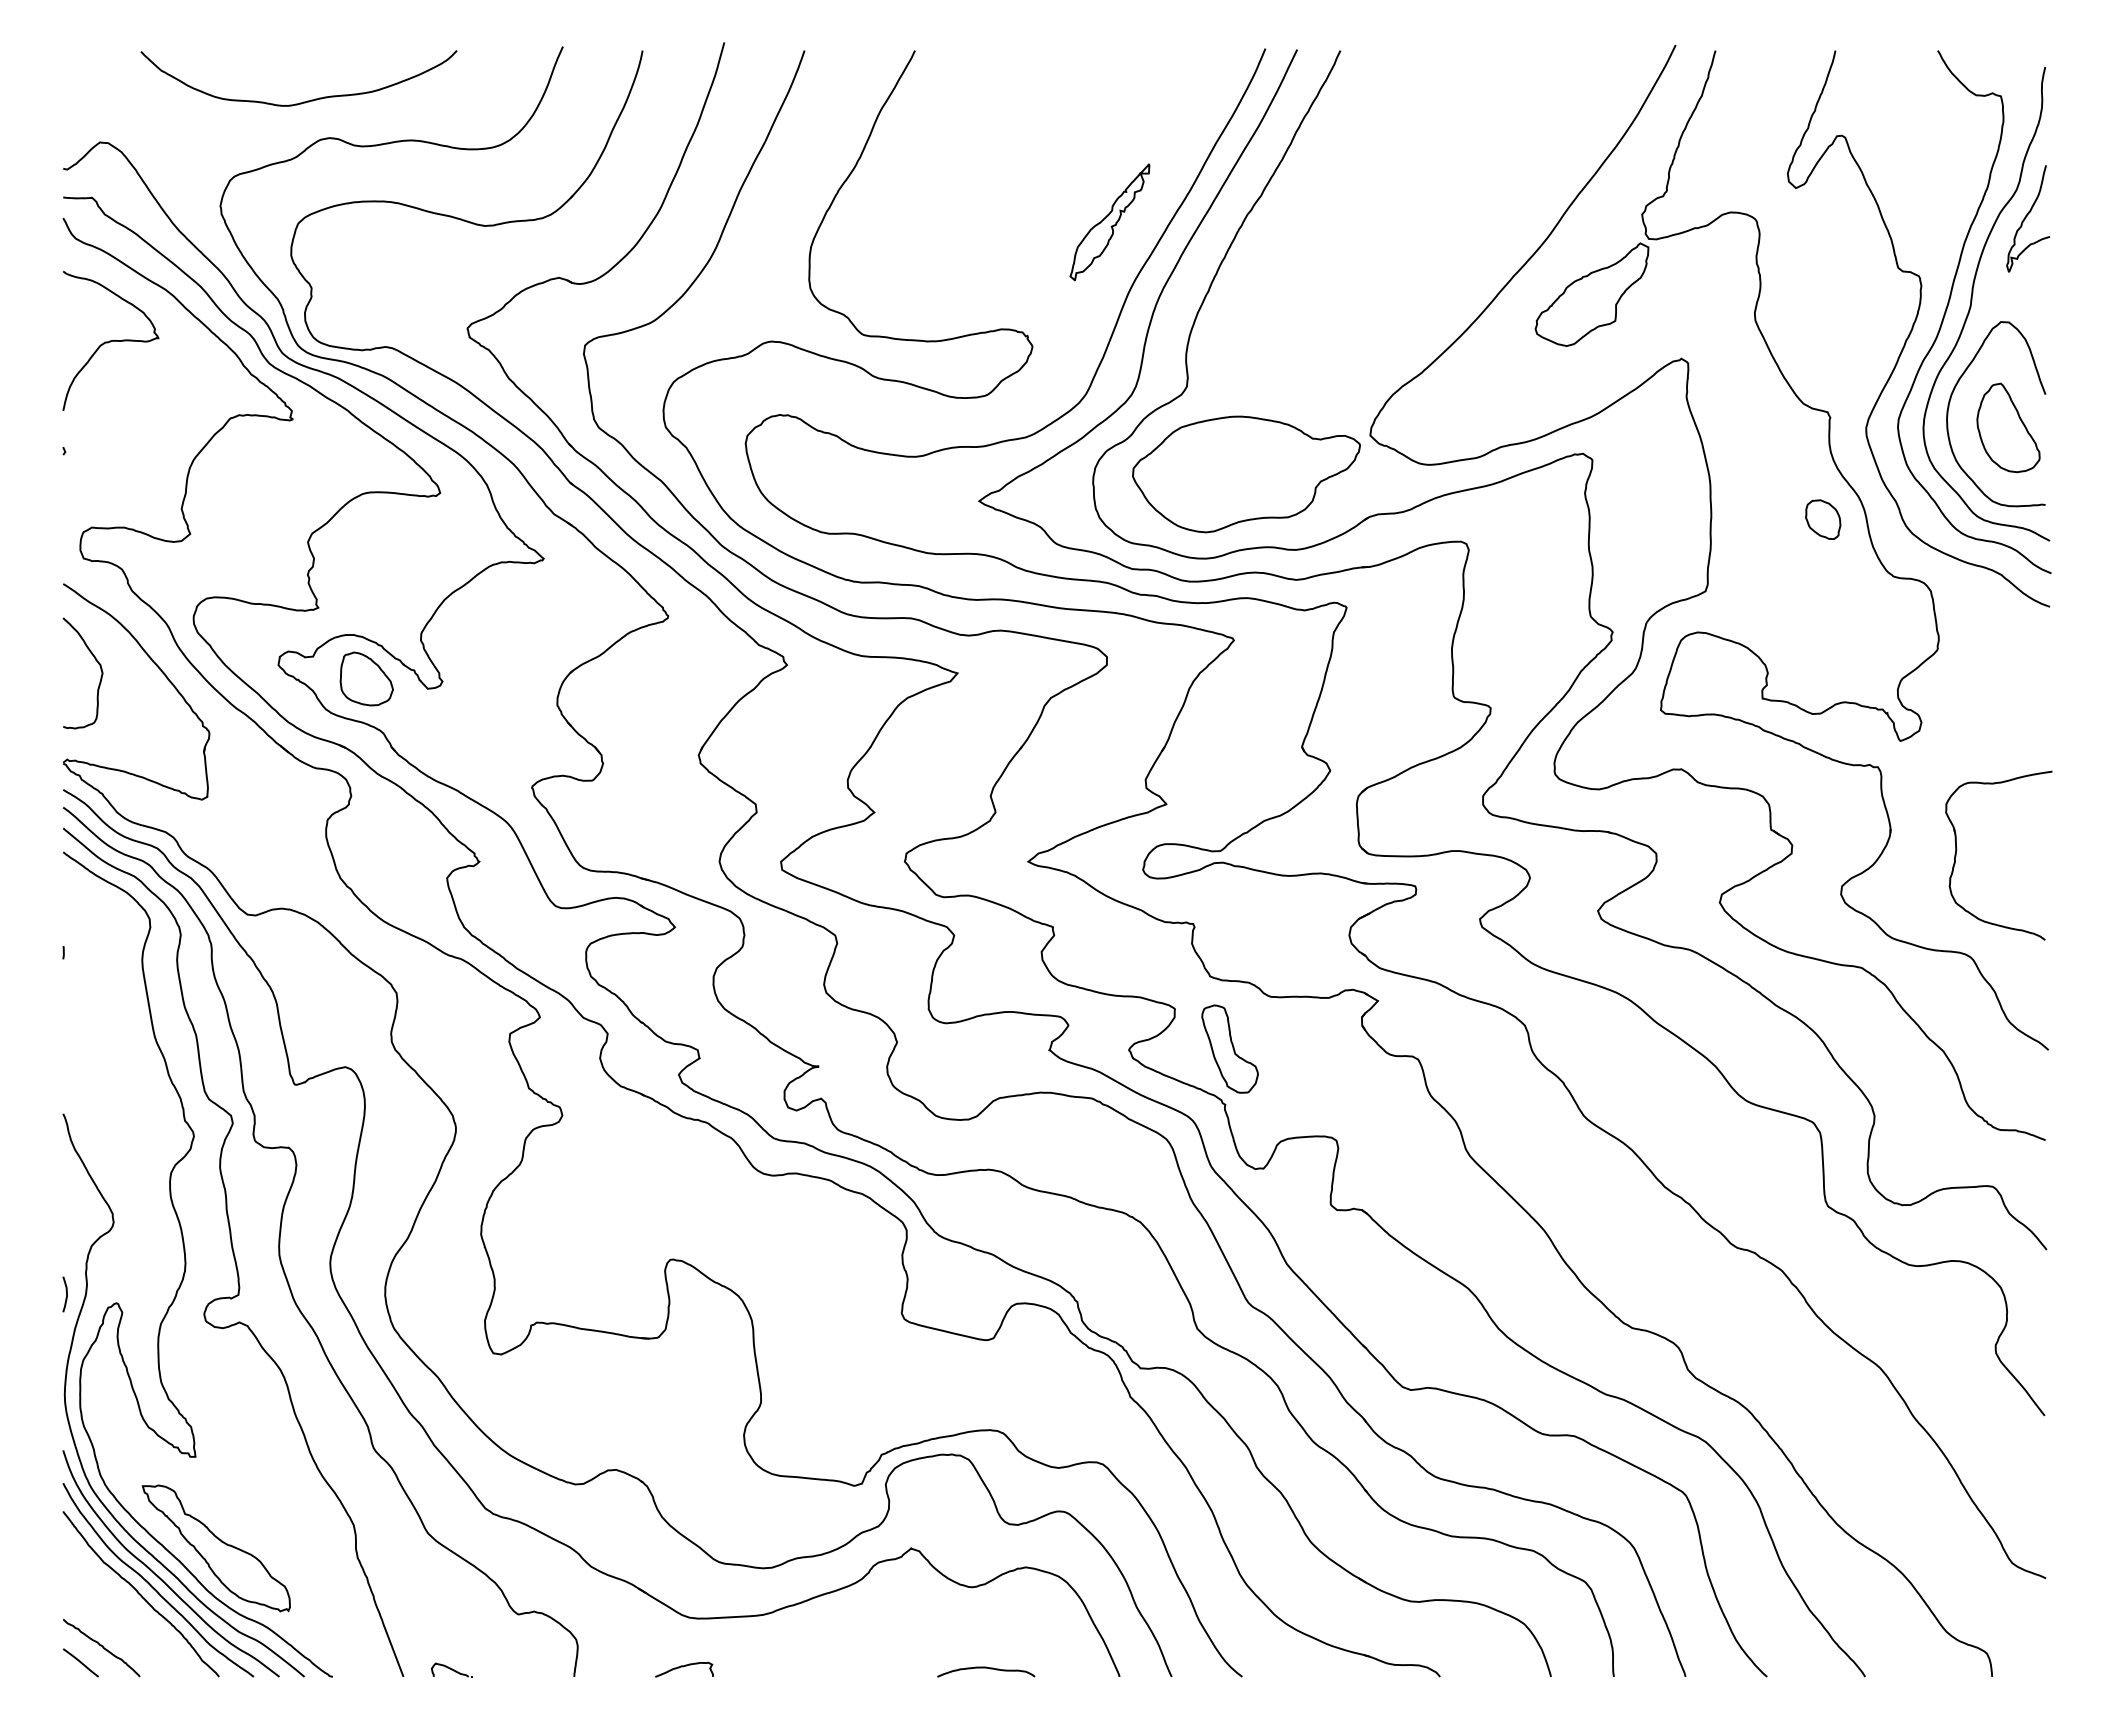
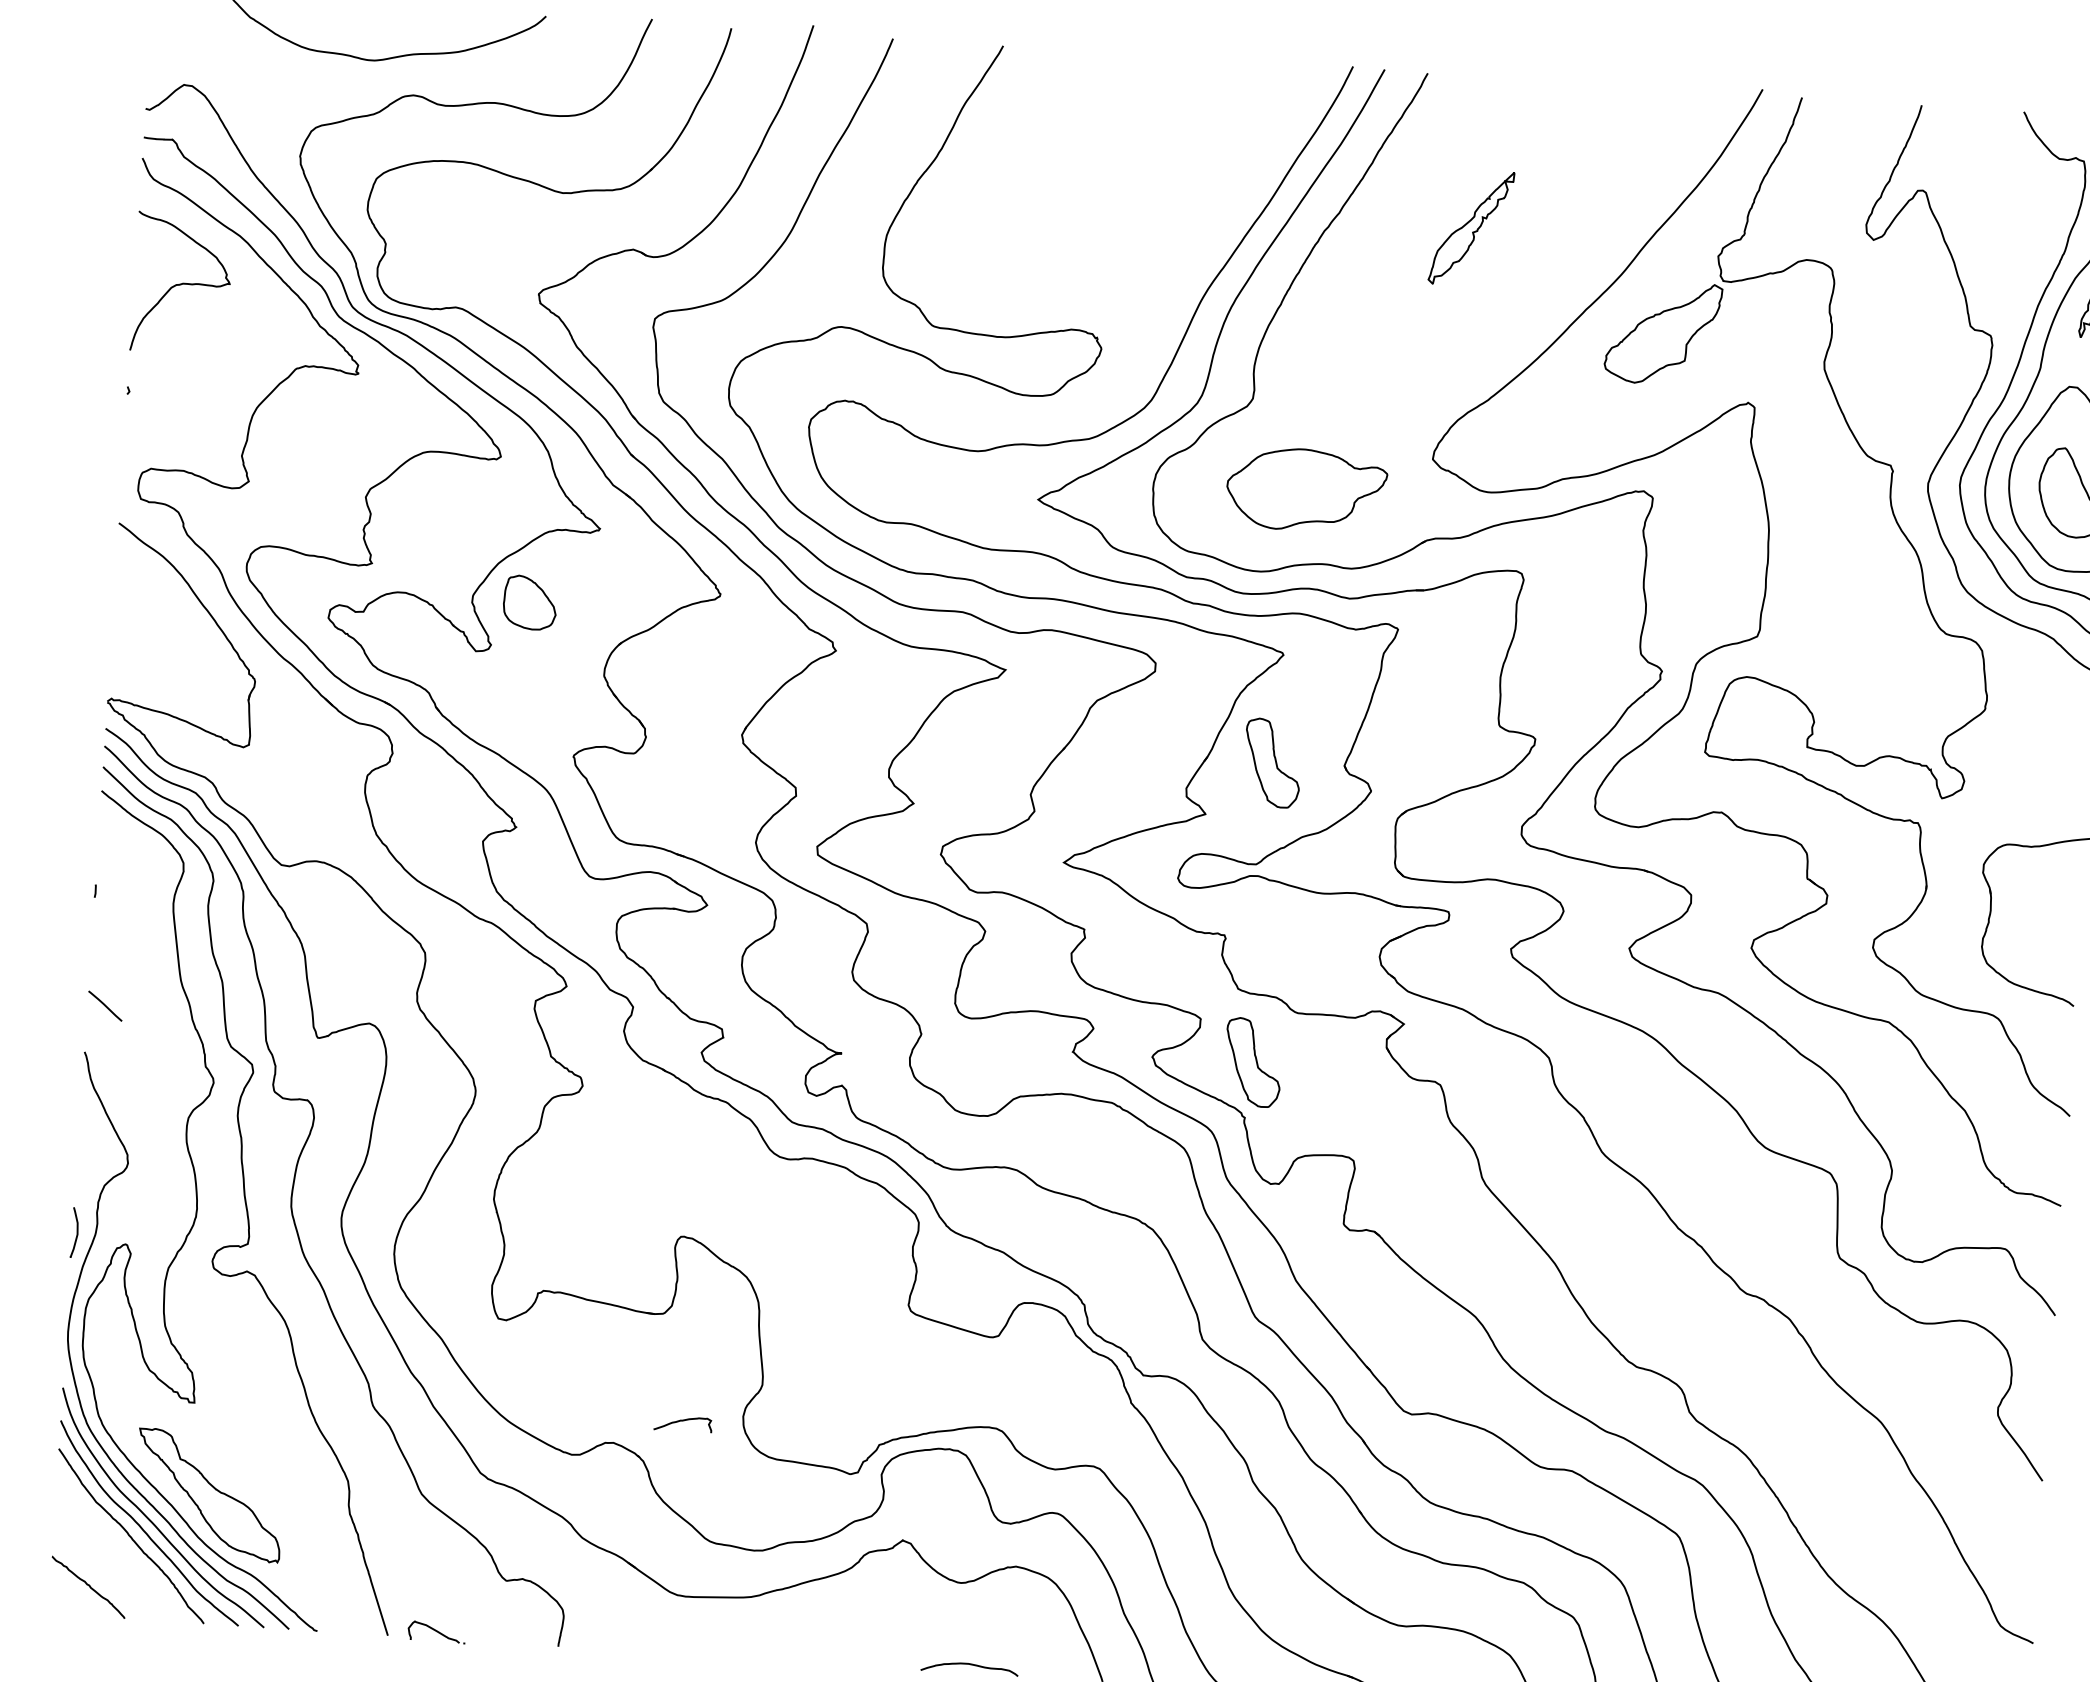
part: (1109, 222) -> (1470, 228), moved
part: (1246, 474) -> (1306, 490), size x0.7
part: (1823, 519) -> (1879, 572), removed
curve: (97, 663) -> (147, 604), removed
part: (366, 678) -> (529, 602), moved
part: (1229, 748) -> (1272, 762), added
part: (64, 1294) -> (74, 1232), size x1.4
line: (80, 1662) -> (104, 1005), moved
curve: (683, 1667) -> (682, 1421), moved
part: (451, 1669) -> (436, 1631), size x1.4

